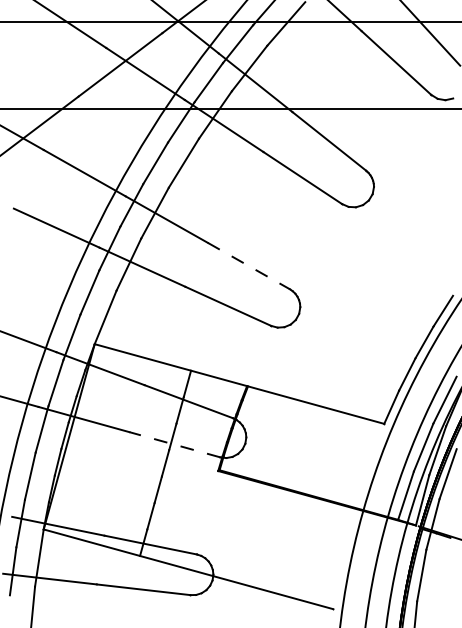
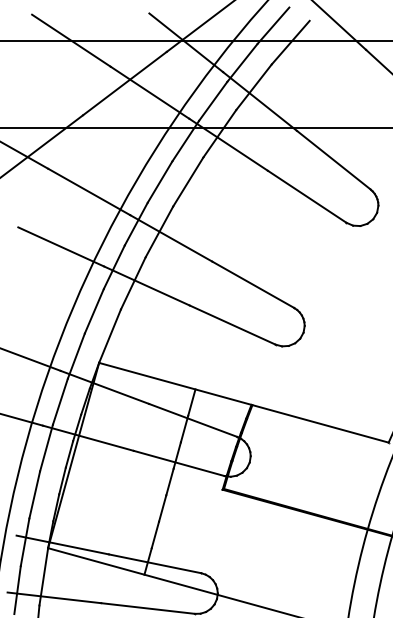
line: (249, 266) -> (253, 285), dashed -> solid
line: (174, 444) -> (178, 463), dashed -> solid

